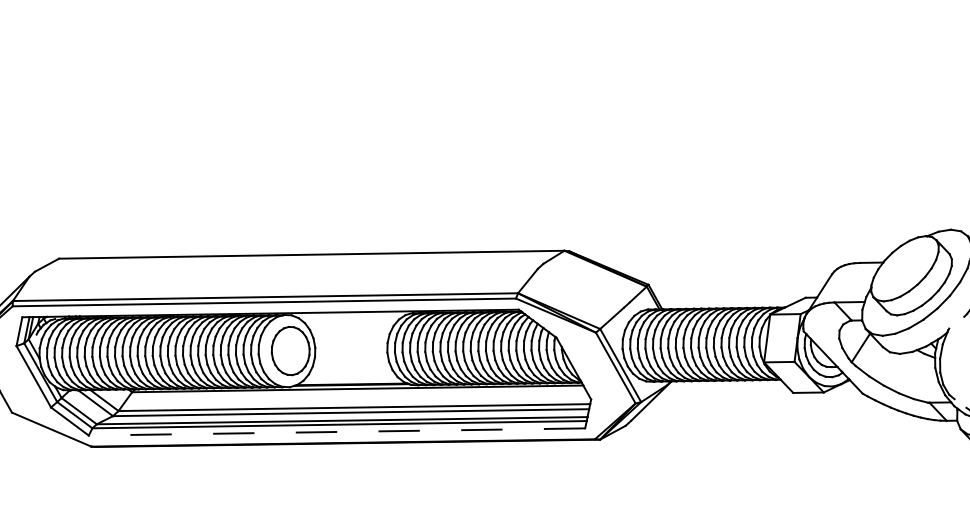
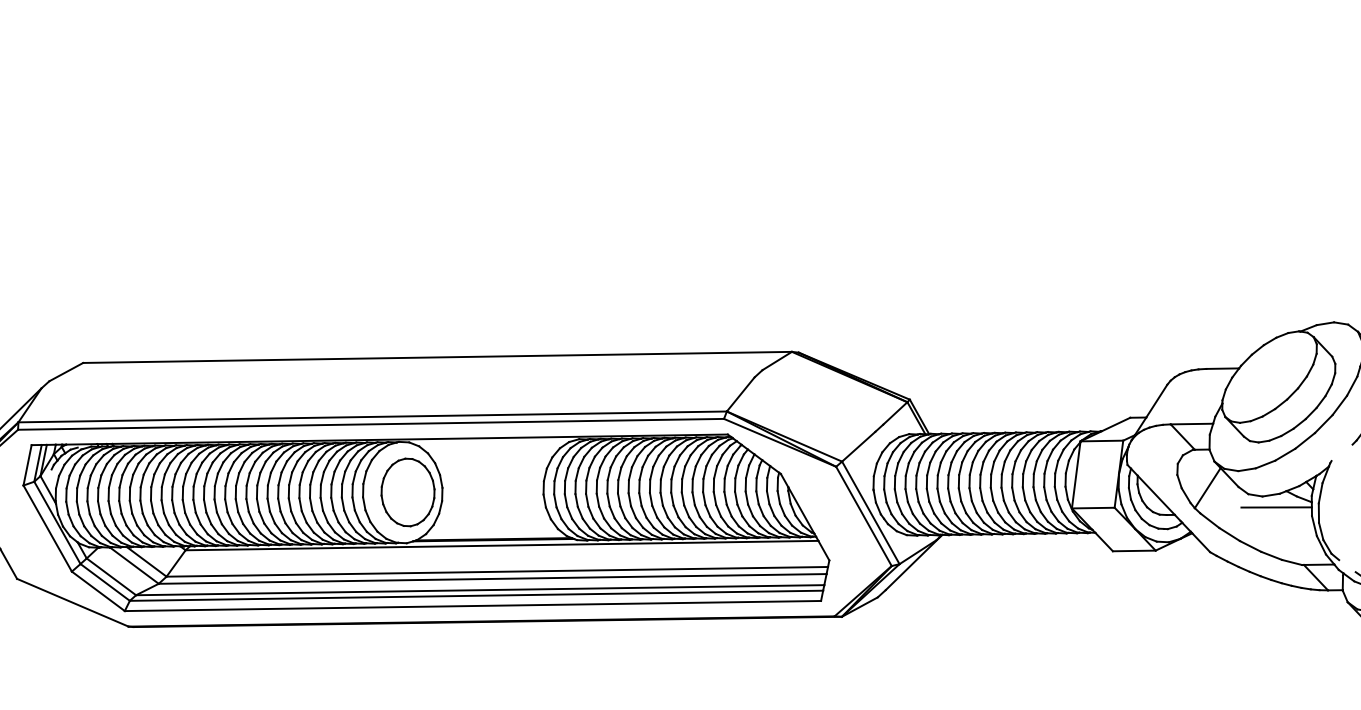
line: (909, 361) -> (1276, 507), added
line: (336, 432) -> (472, 606), dashed -> solid

